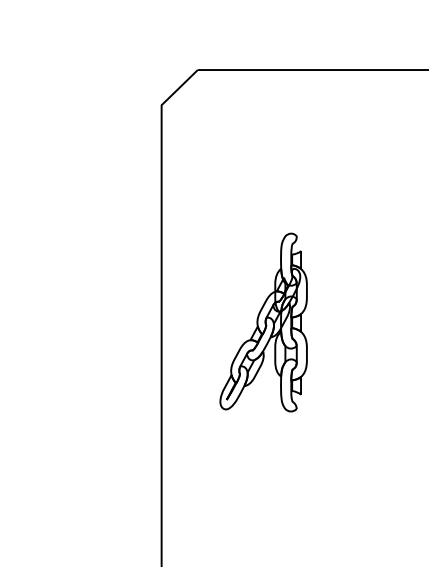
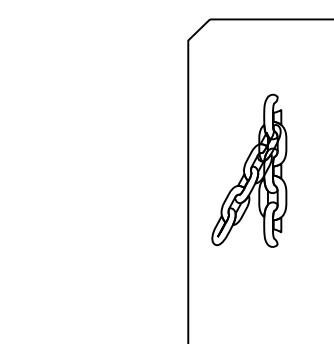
part: (263, 322) -> (249, 170), size x1.43

